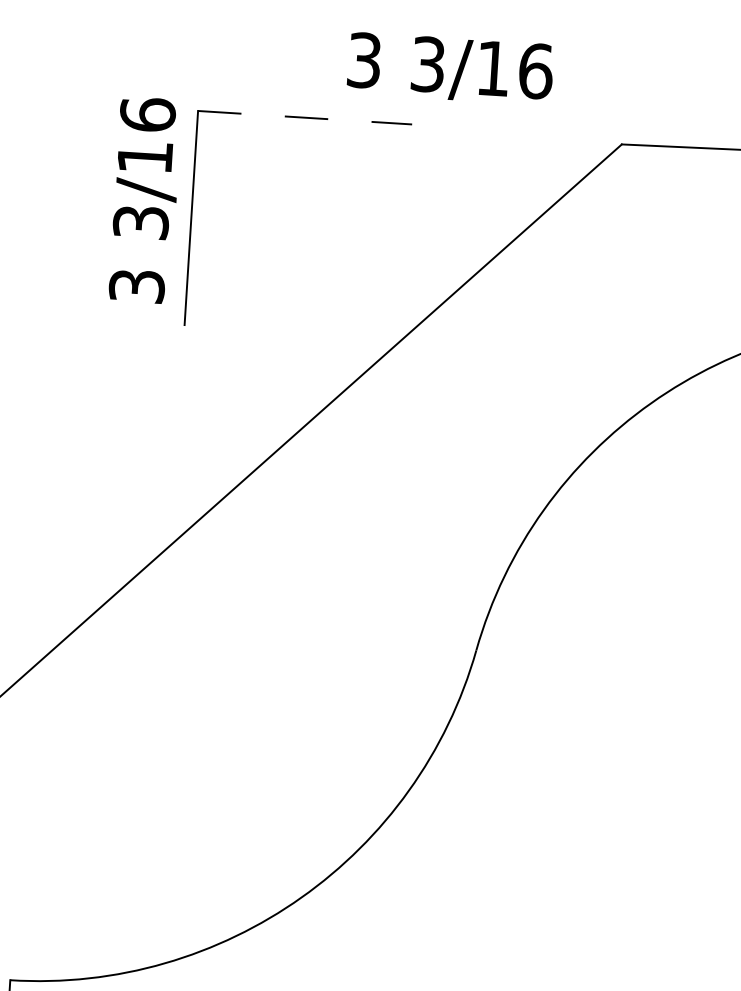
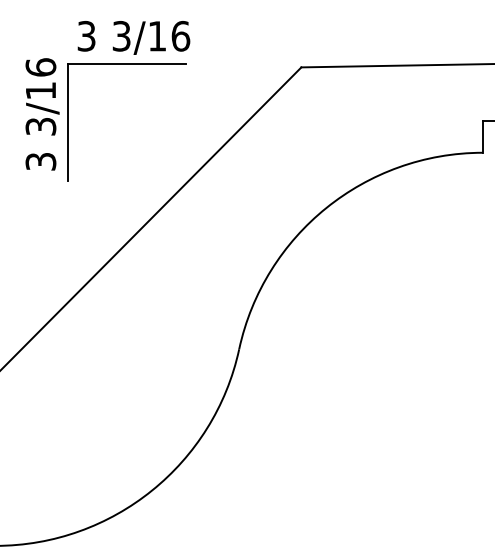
text: (449, 68) -> (133, 37), moved
line: (305, 117) -> (127, 63), dashed -> solid

